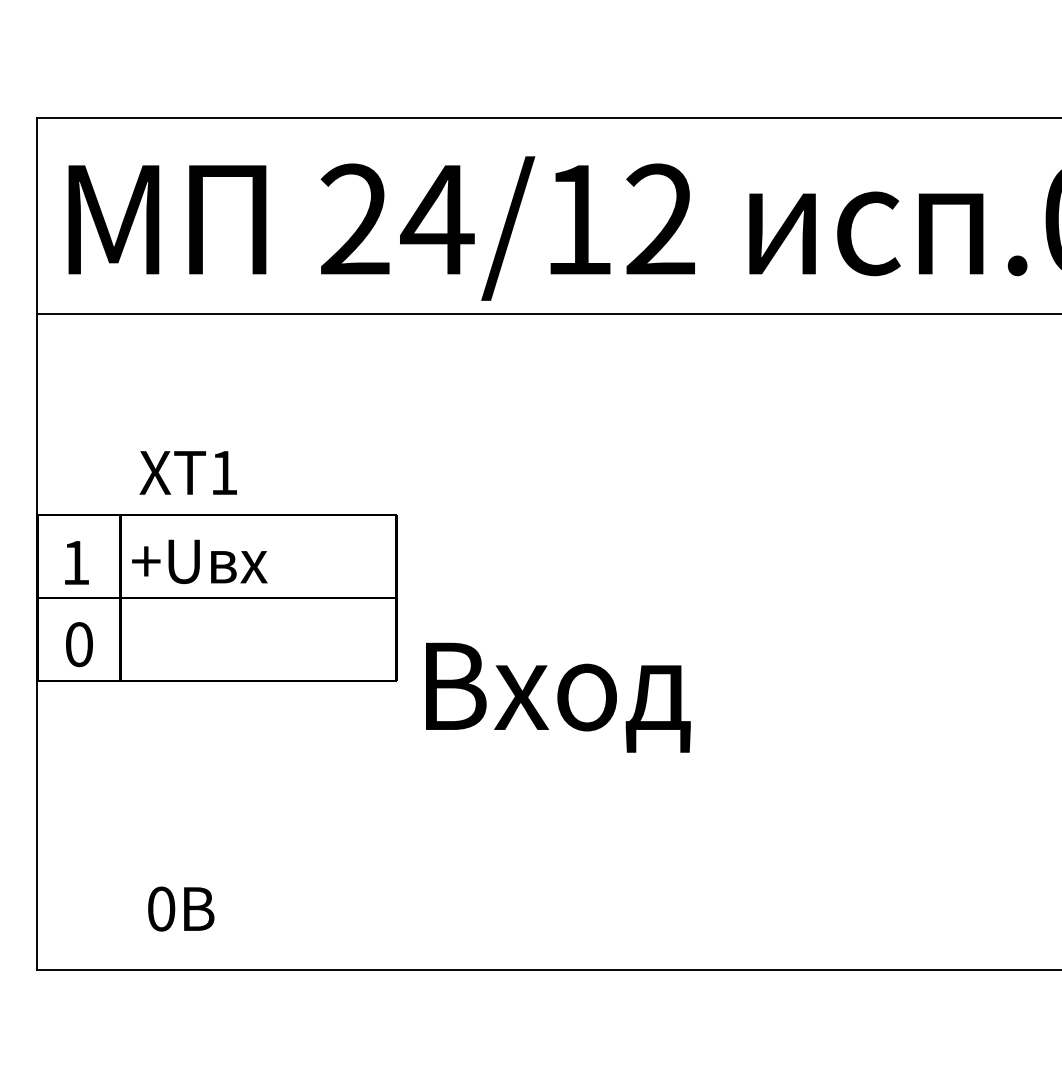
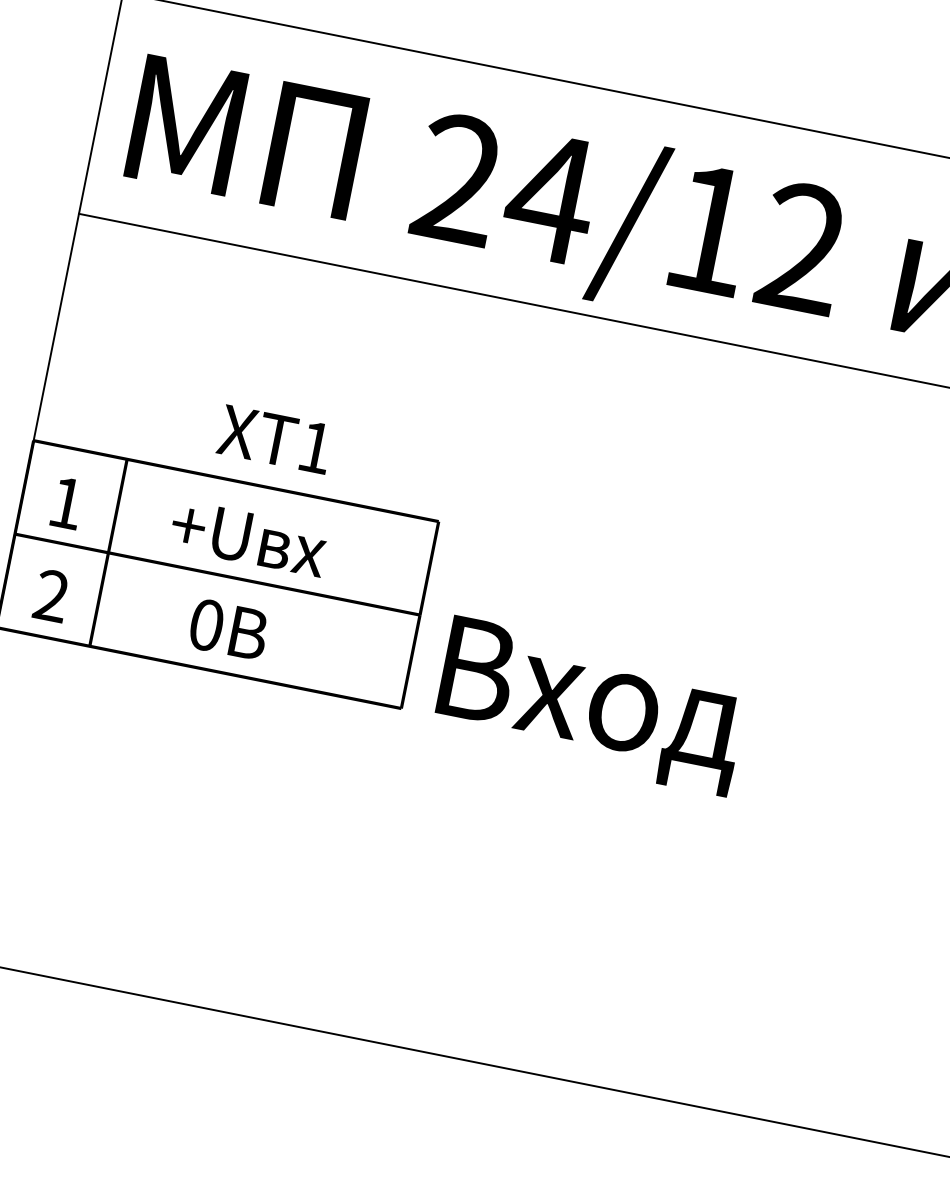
text: (187, 472) -> (274, 438), moved
text: (199, 561) -> (248, 538), moved
text: (78, 644) -> (50, 595), 0 -> 2
text: (558, 697) -> (591, 706), moved
text: (181, 908) -> (229, 629), moved

